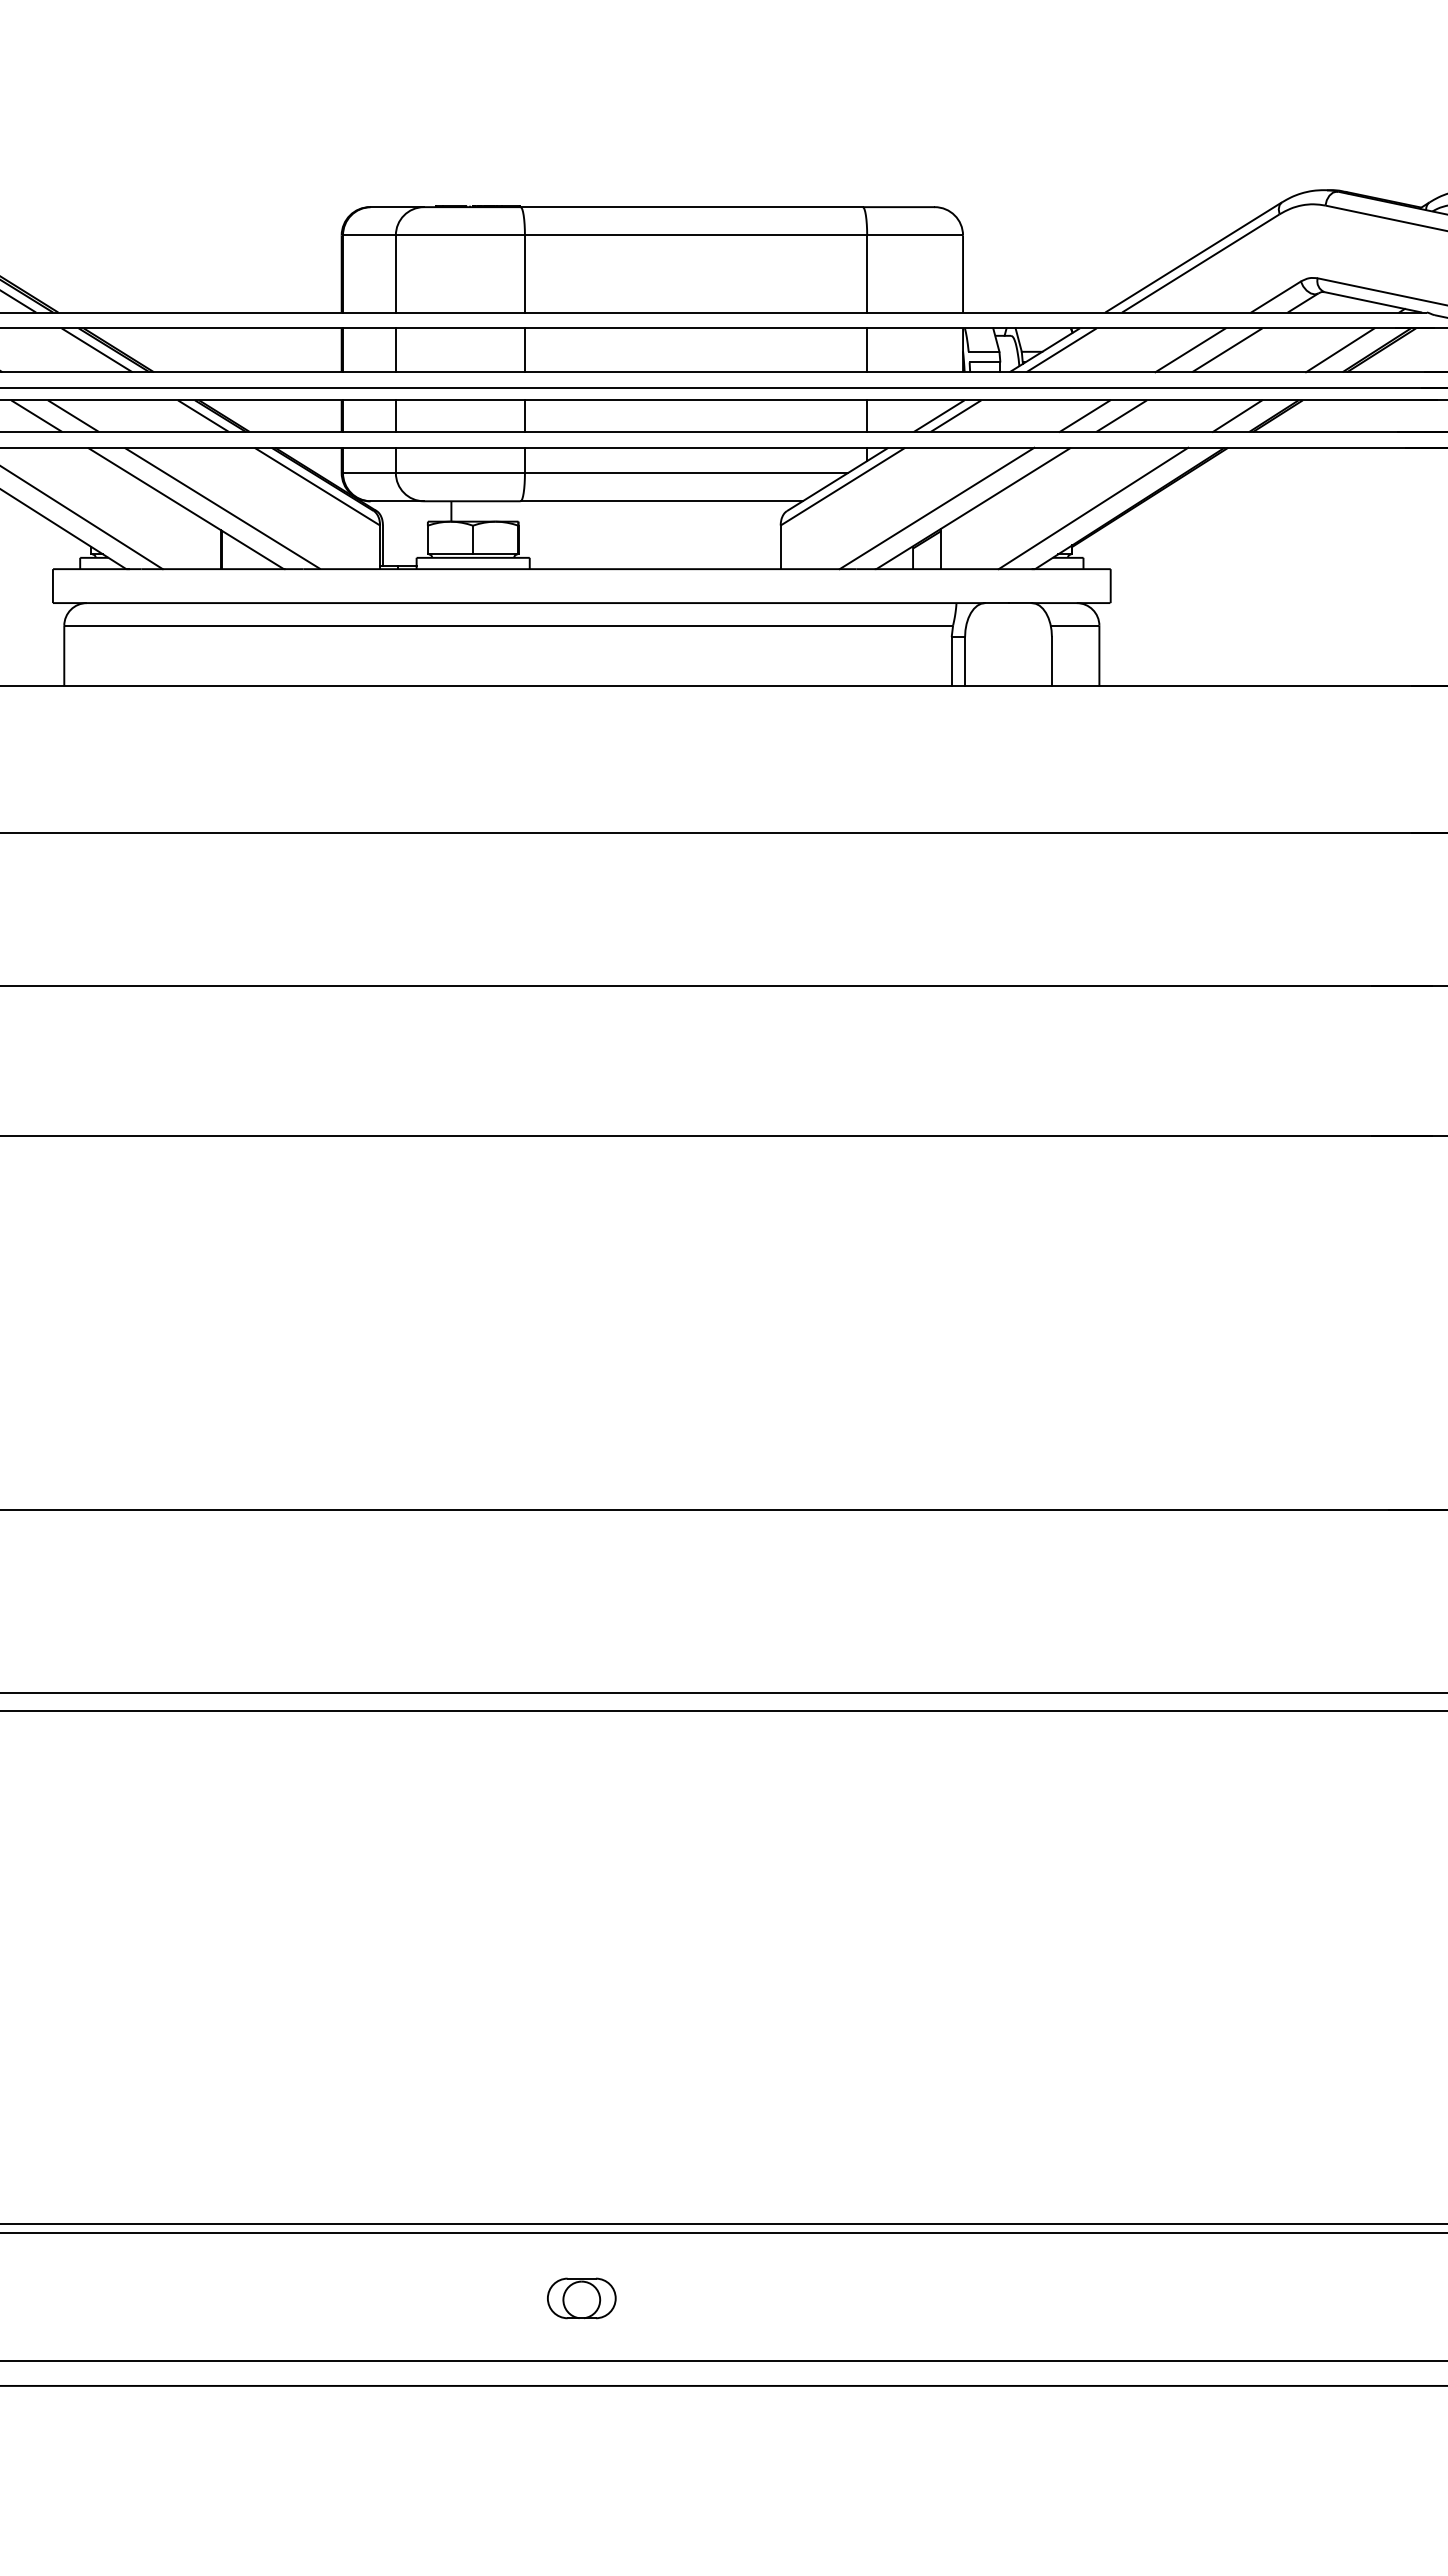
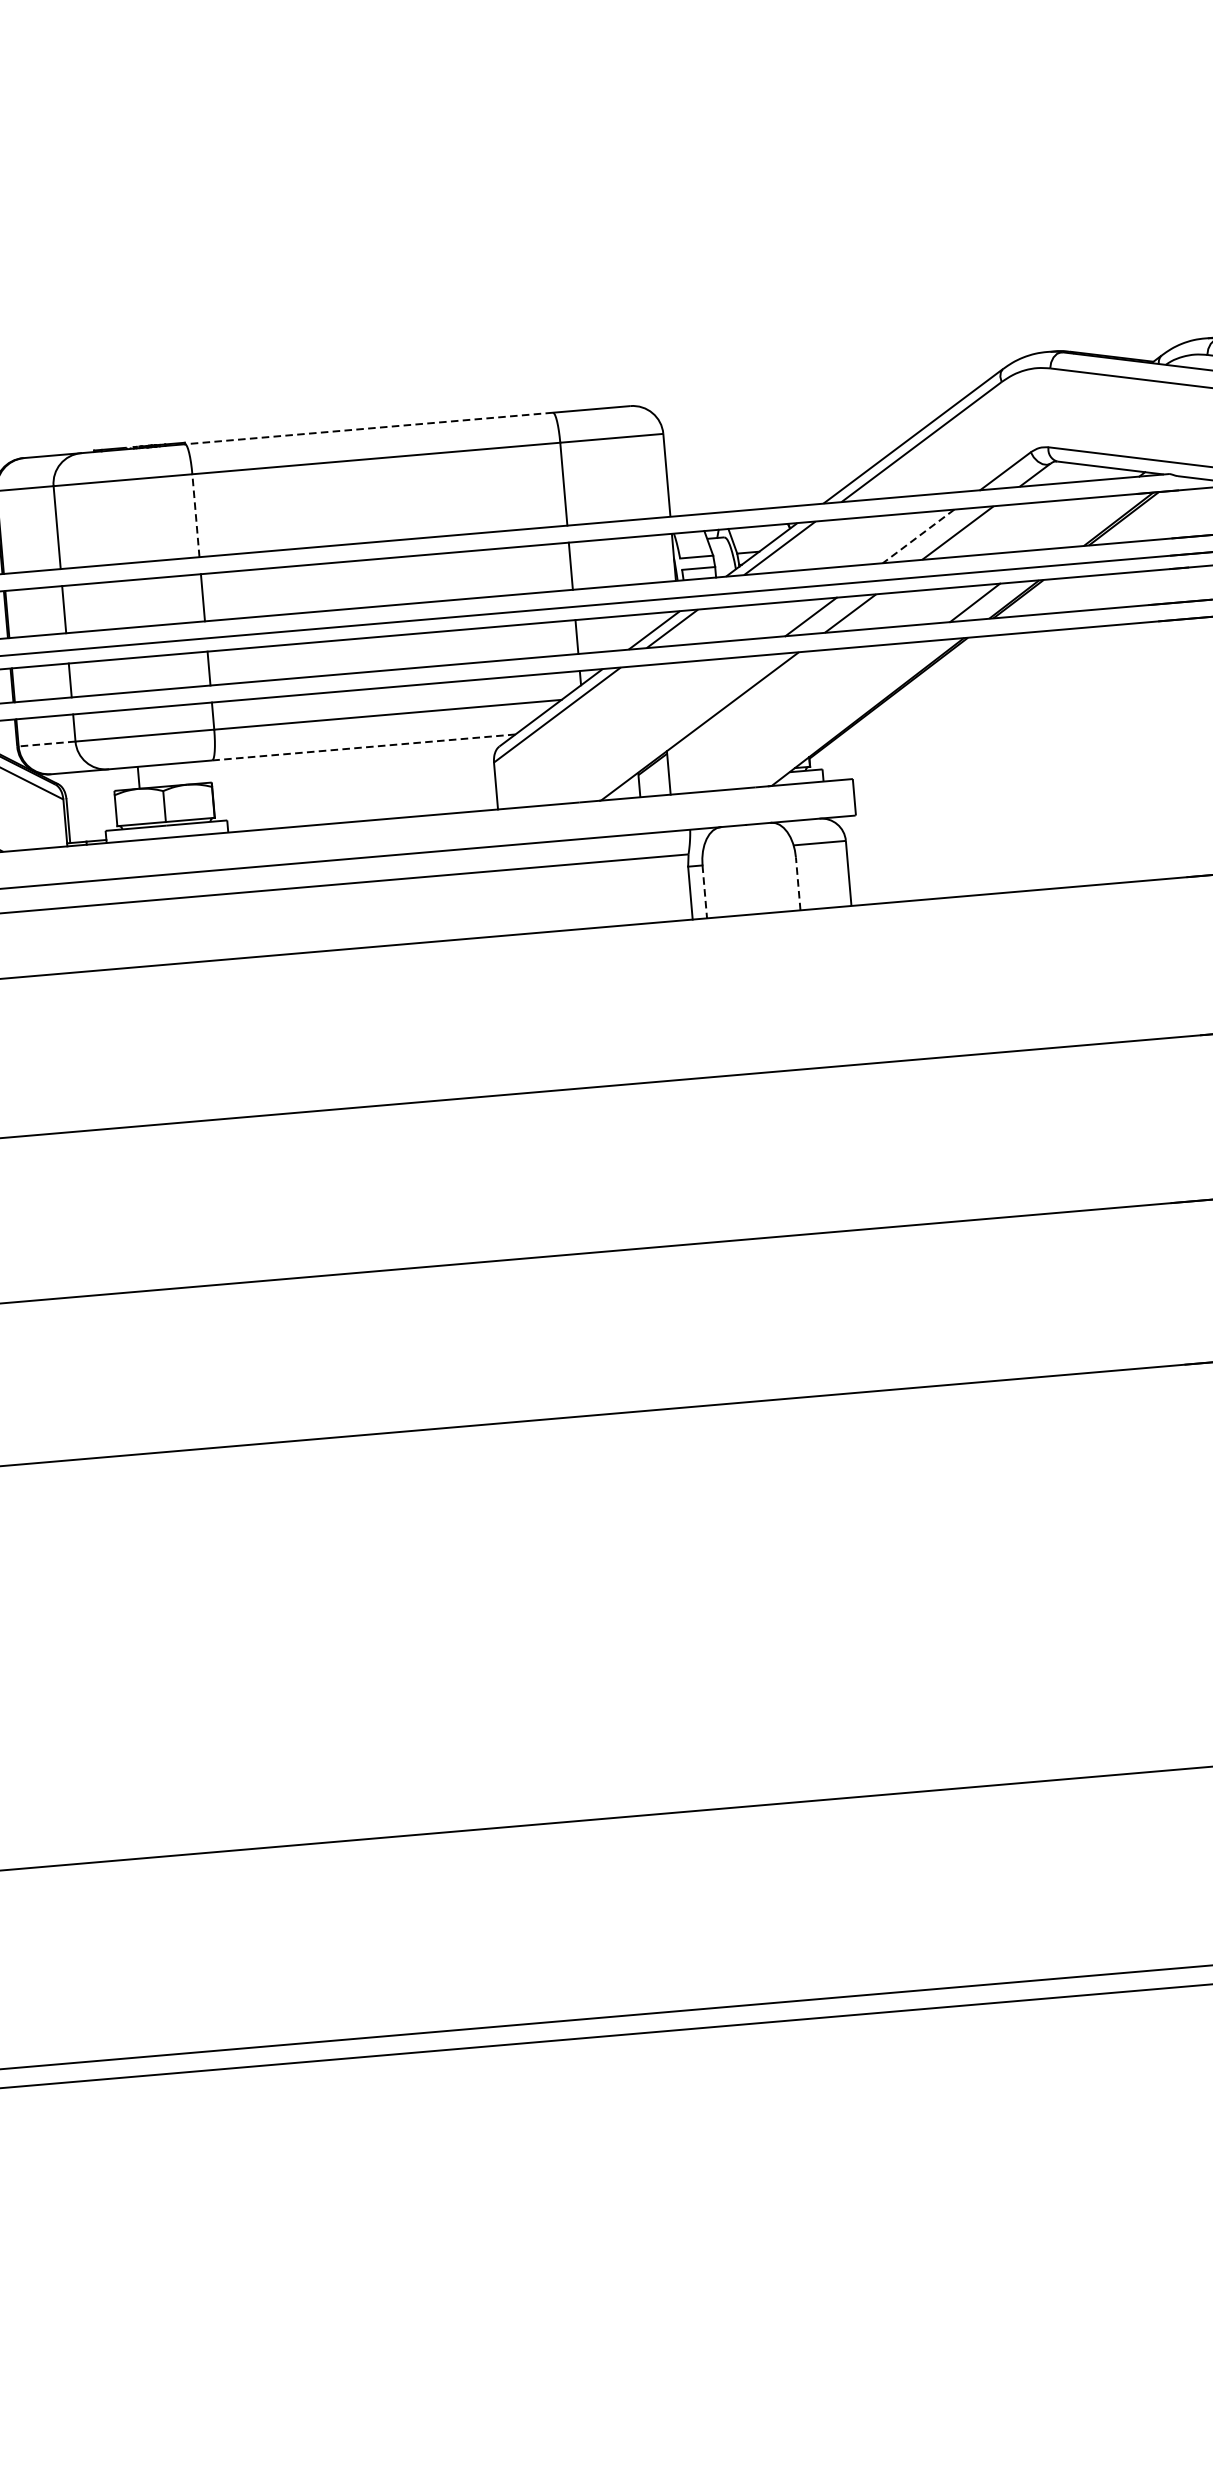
line: (691, 207) -> (368, 428), solid -> dashed
line: (524, 274) -> (195, 516), solid -> dashed
line: (1190, 350) -> (918, 536), solid -> dashed
line: (1340, 350) -> (1079, 522), removed
line: (368, 473) -> (46, 744), solid -> dashed
line: (661, 501) -> (363, 747), solid -> dashed
line: (936, 508) -> (659, 729), removed
line: (1093, 508) -> (828, 715), removed
line: (965, 661) -> (705, 891), solid -> dashed
line: (1051, 661) -> (797, 883), solid -> dashed

